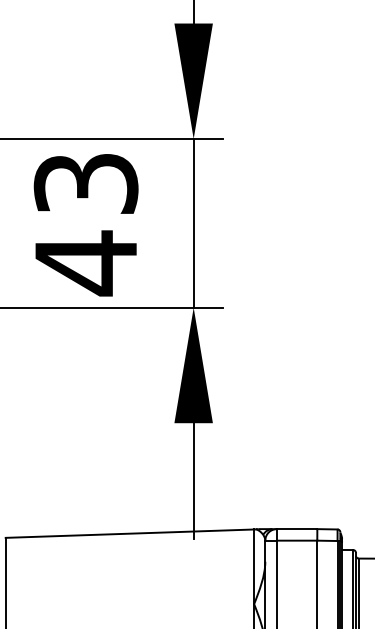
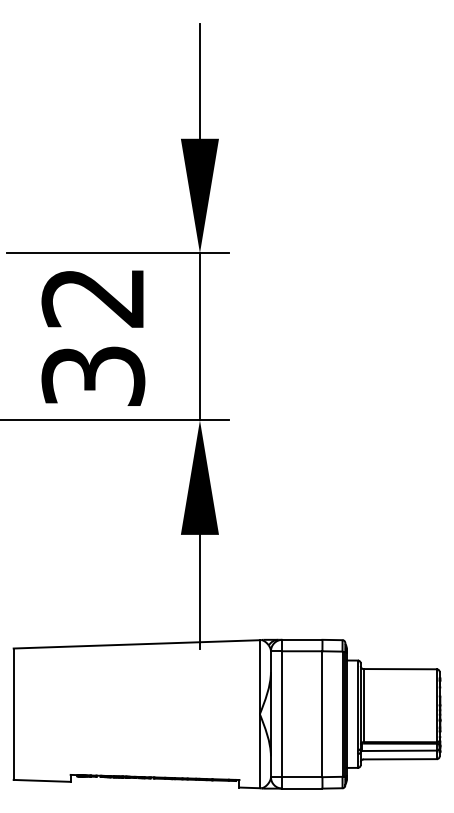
text: (86, 225) -> (93, 338), 43 -> 32

